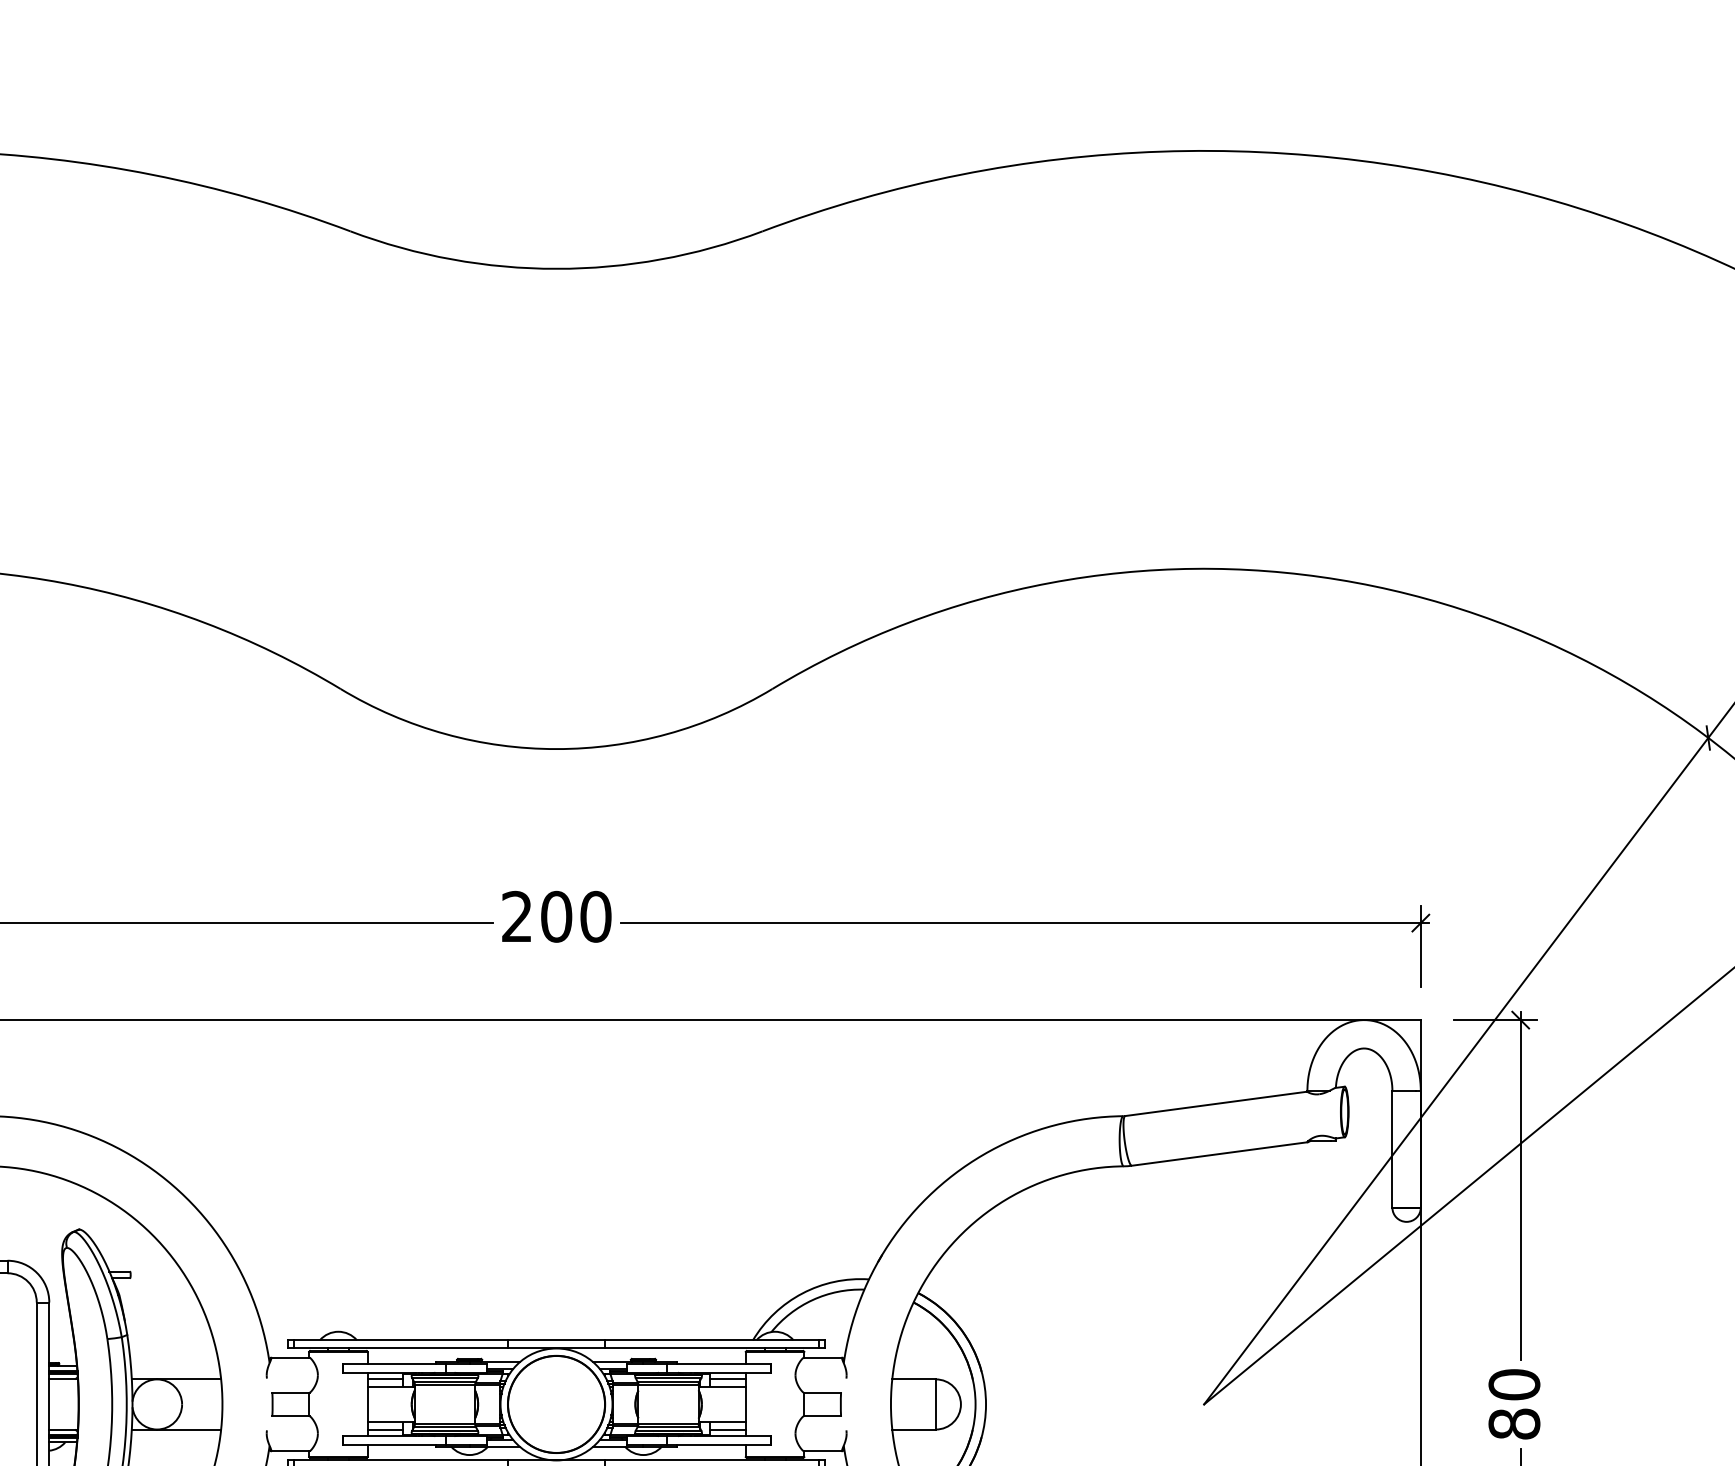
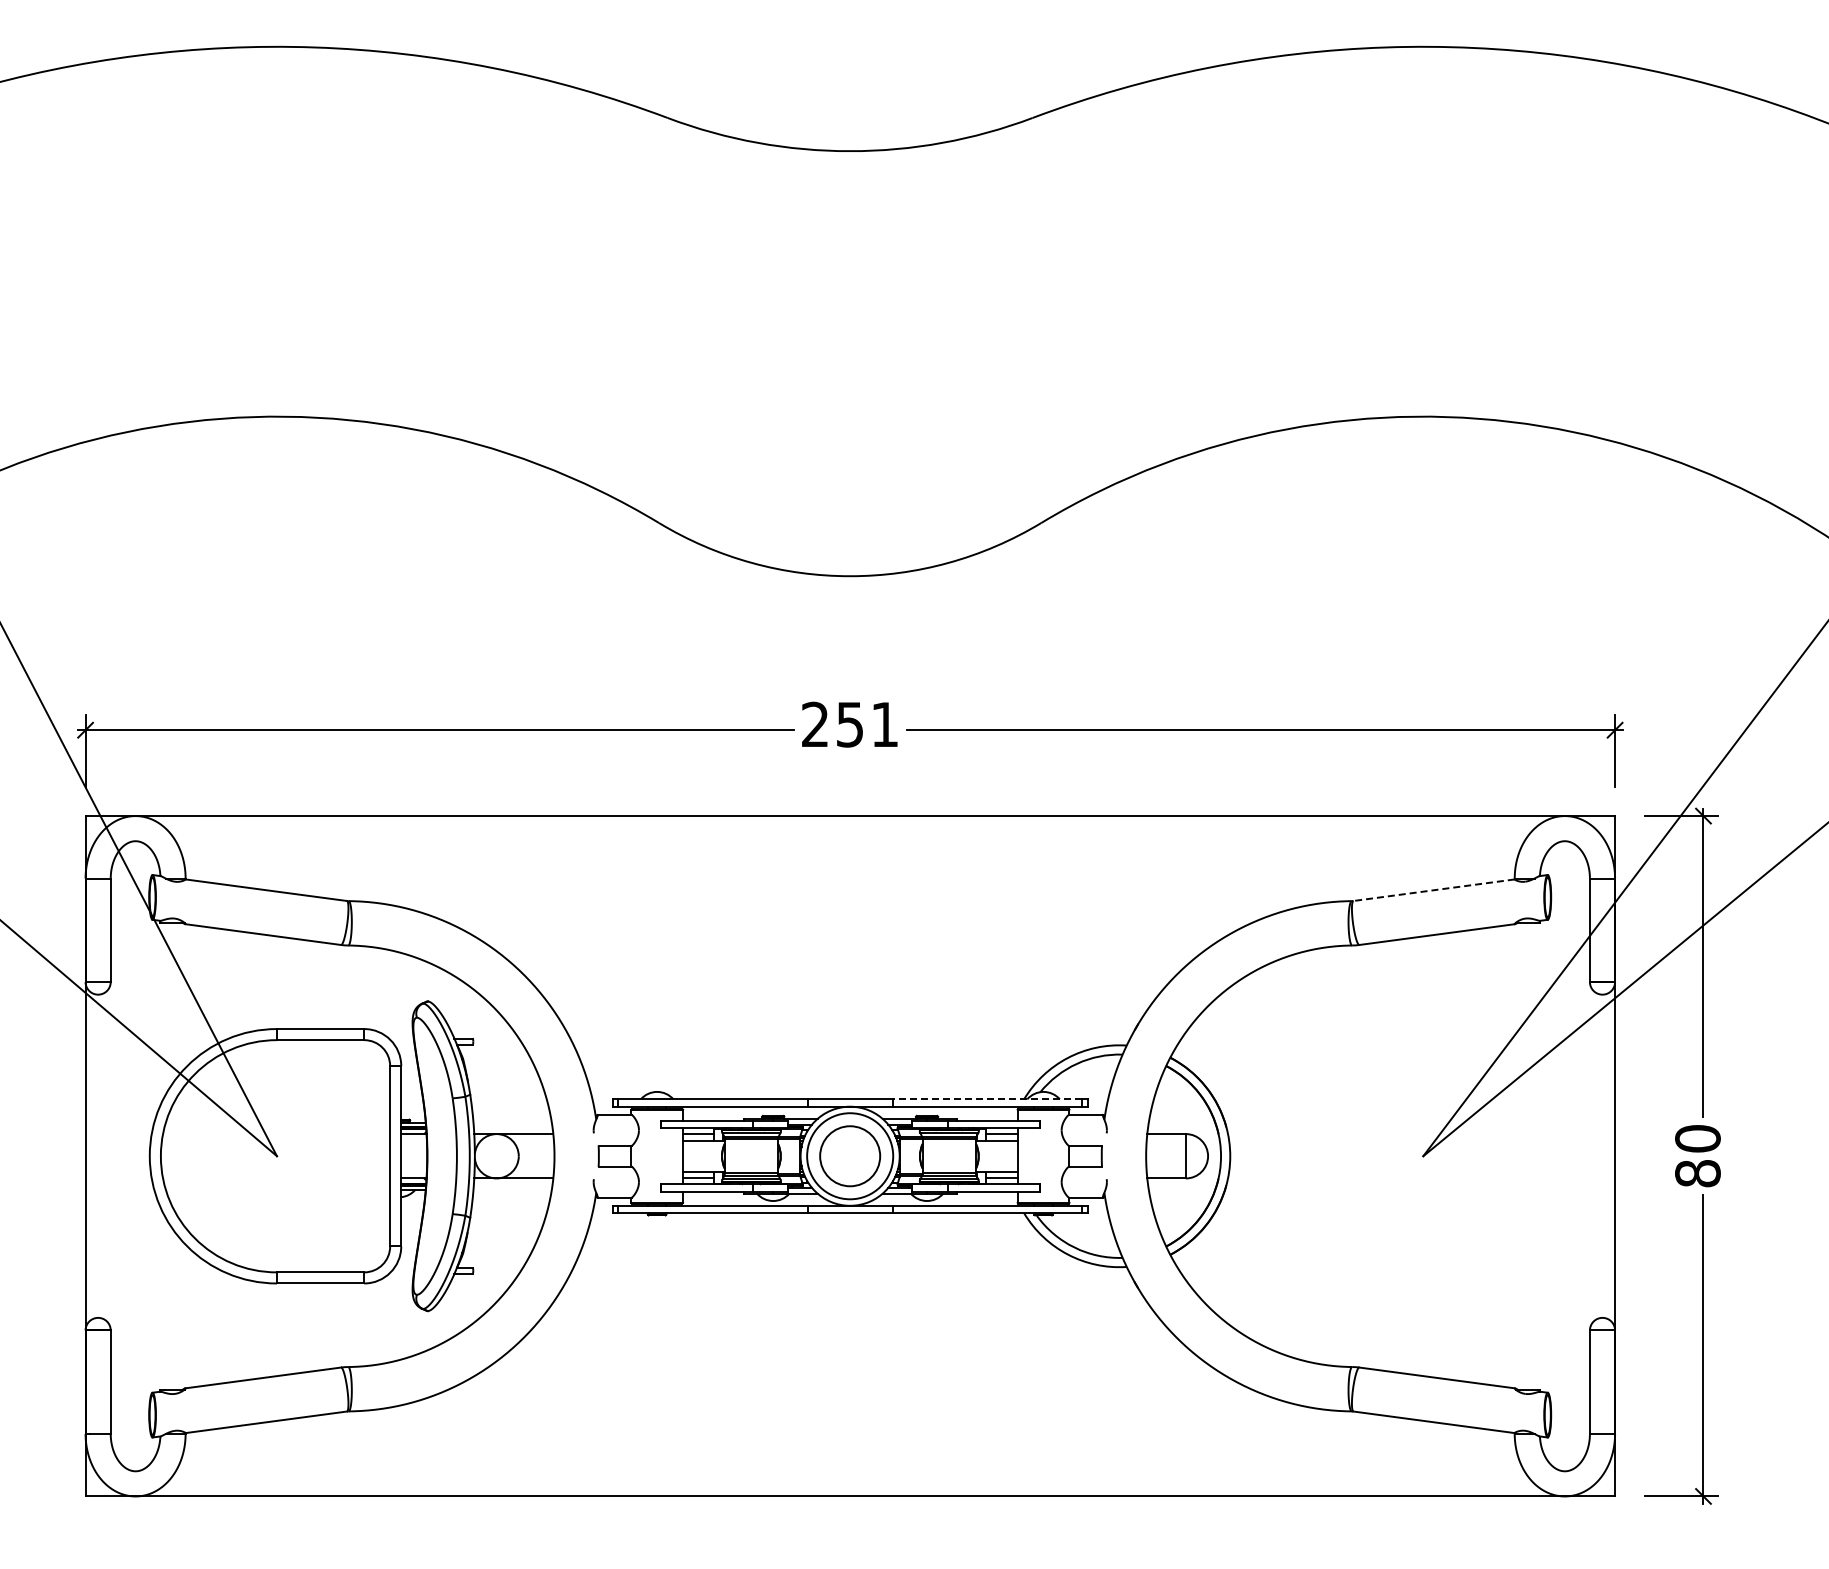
text: (576, 916) -> (867, 724), 200 -> 251
line: (1215, 1104) -> (1433, 890), solid -> dashed
line: (711, 1340) -> (987, 1099), solid -> dashed
circle: (556, 1404) -> (850, 1156), size x0.7

